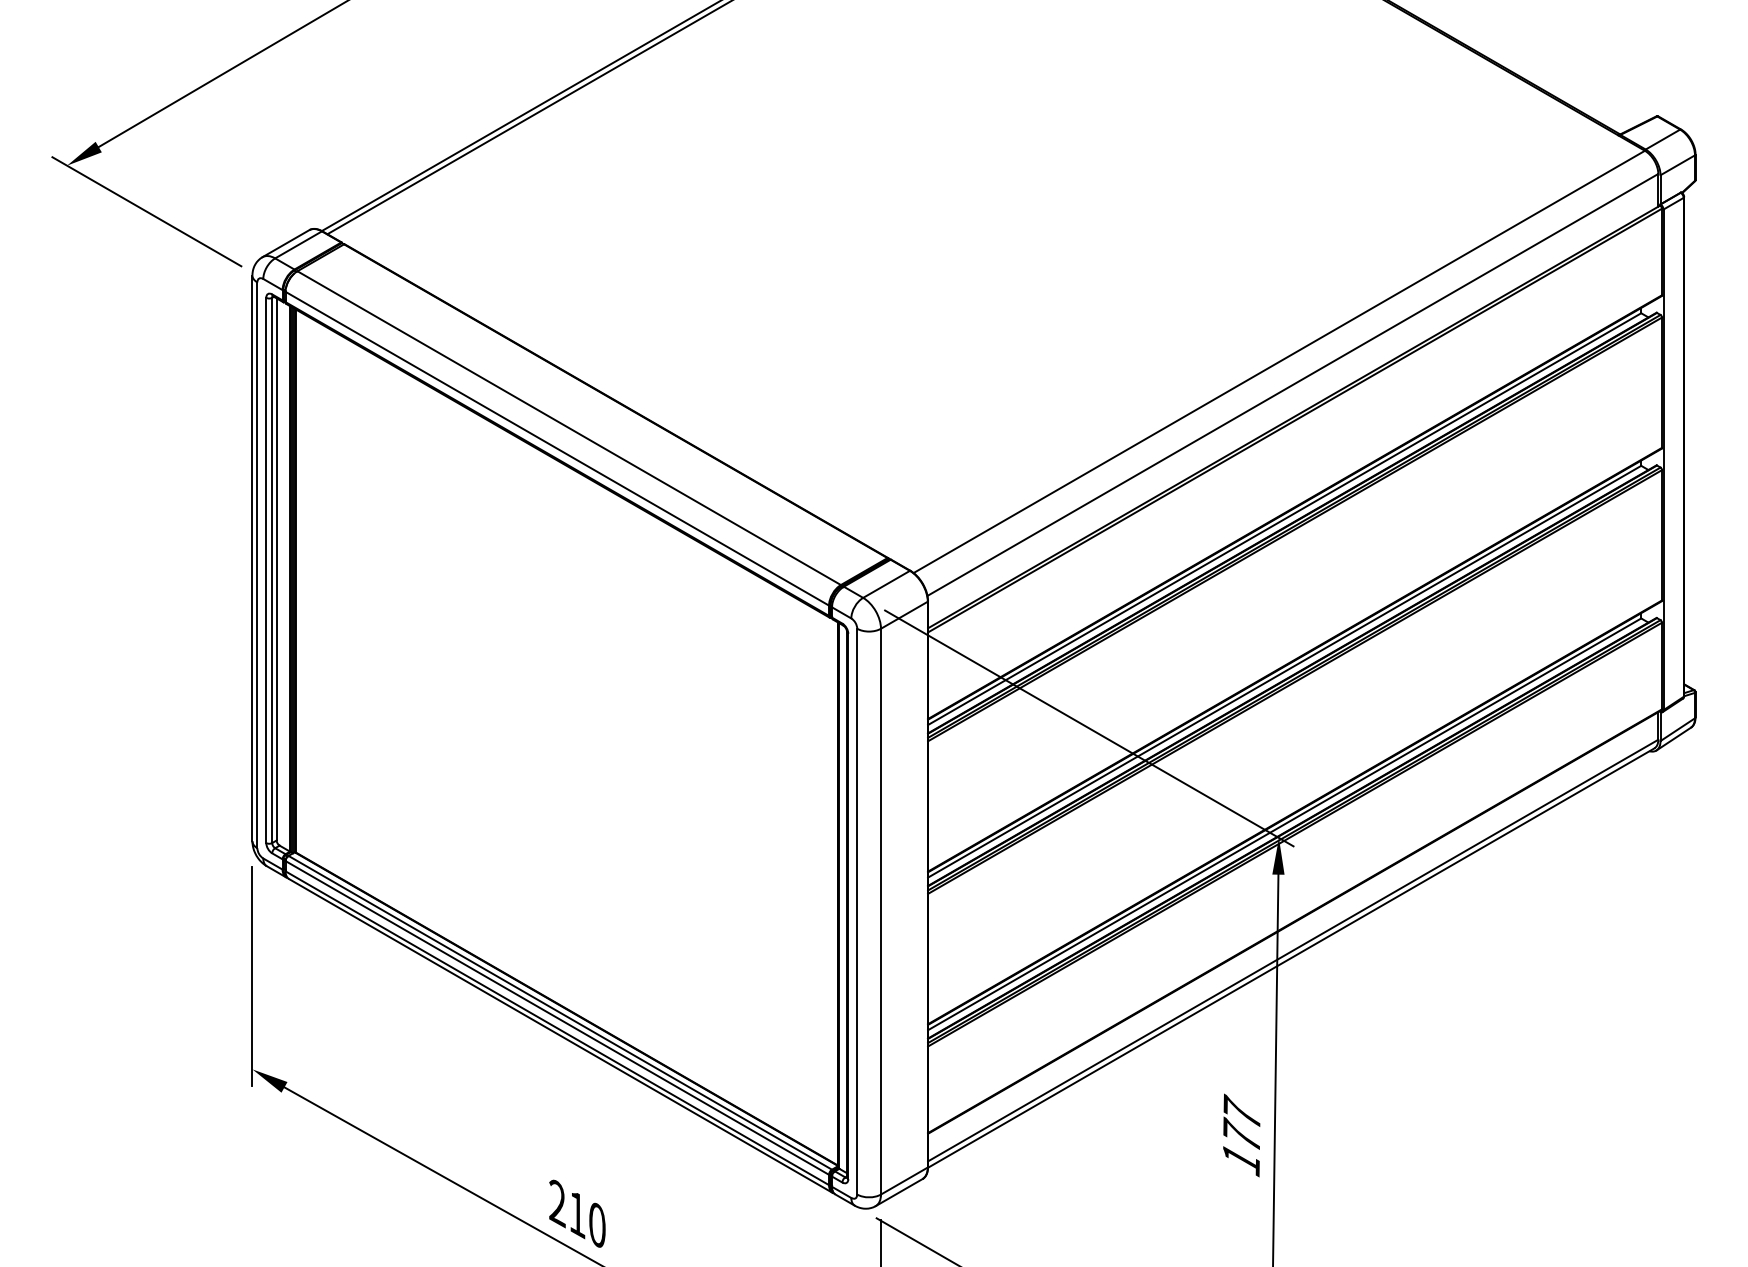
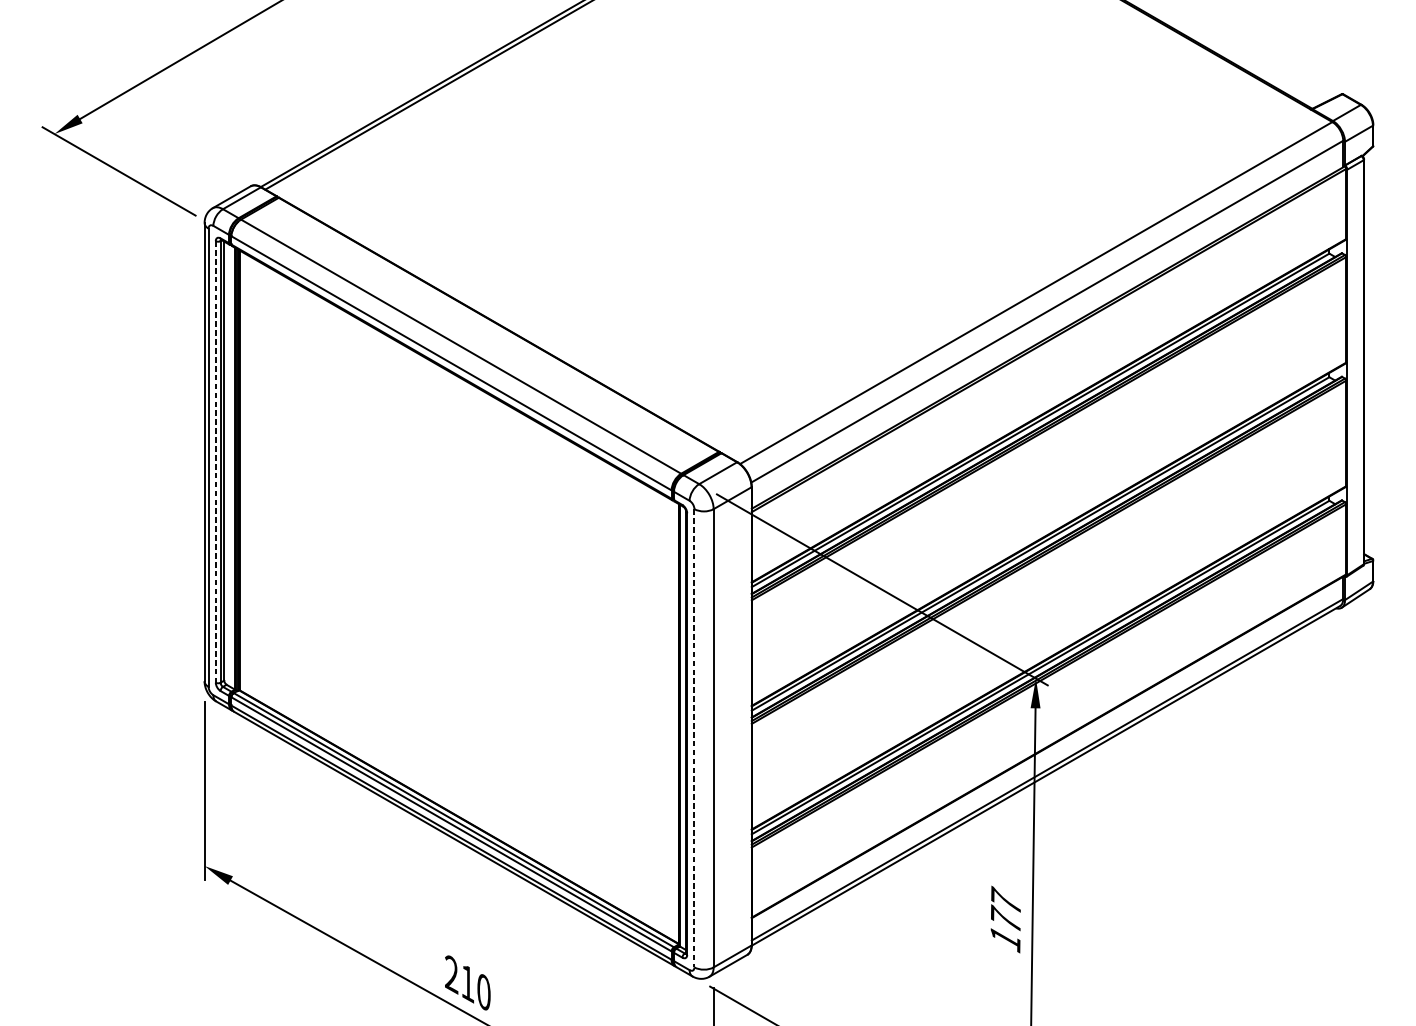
line: (266, 570) -> (215, 461), solid -> dashed
line: (857, 911) -> (694, 738), solid -> dashed

